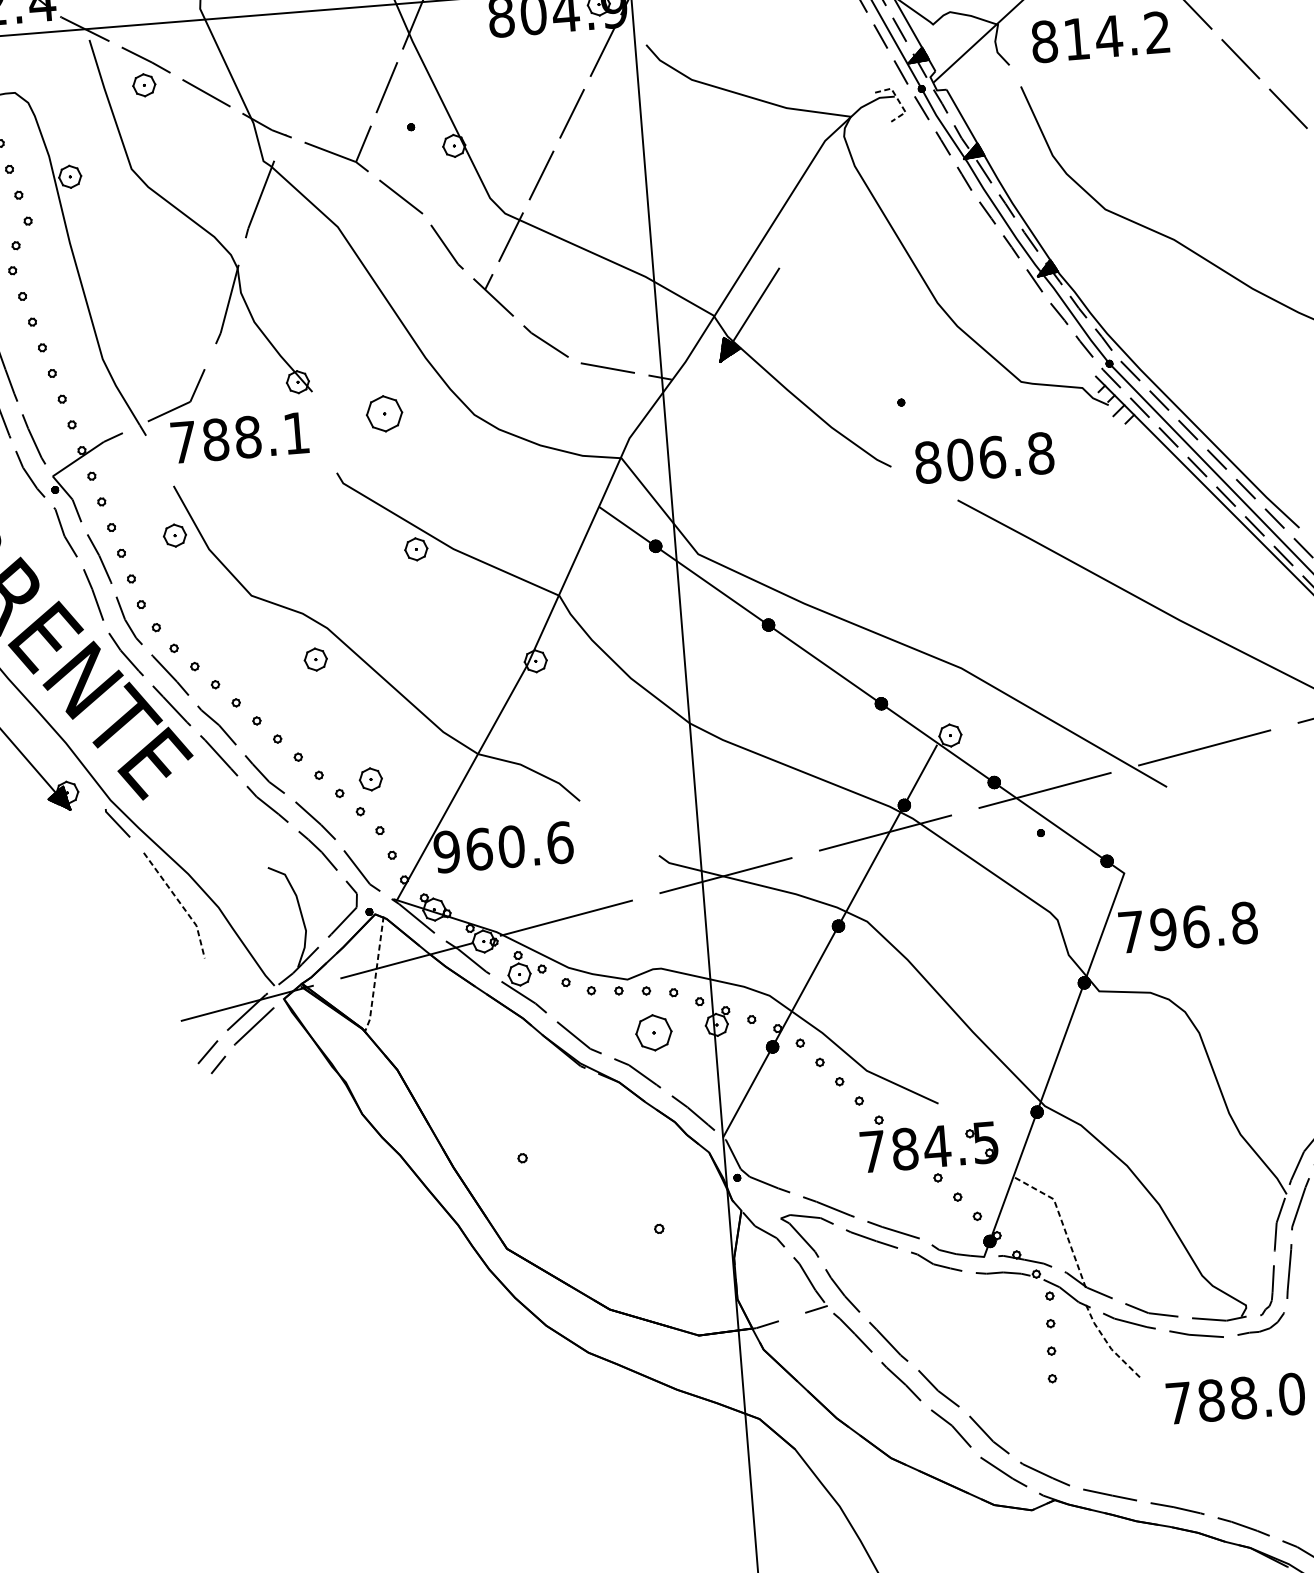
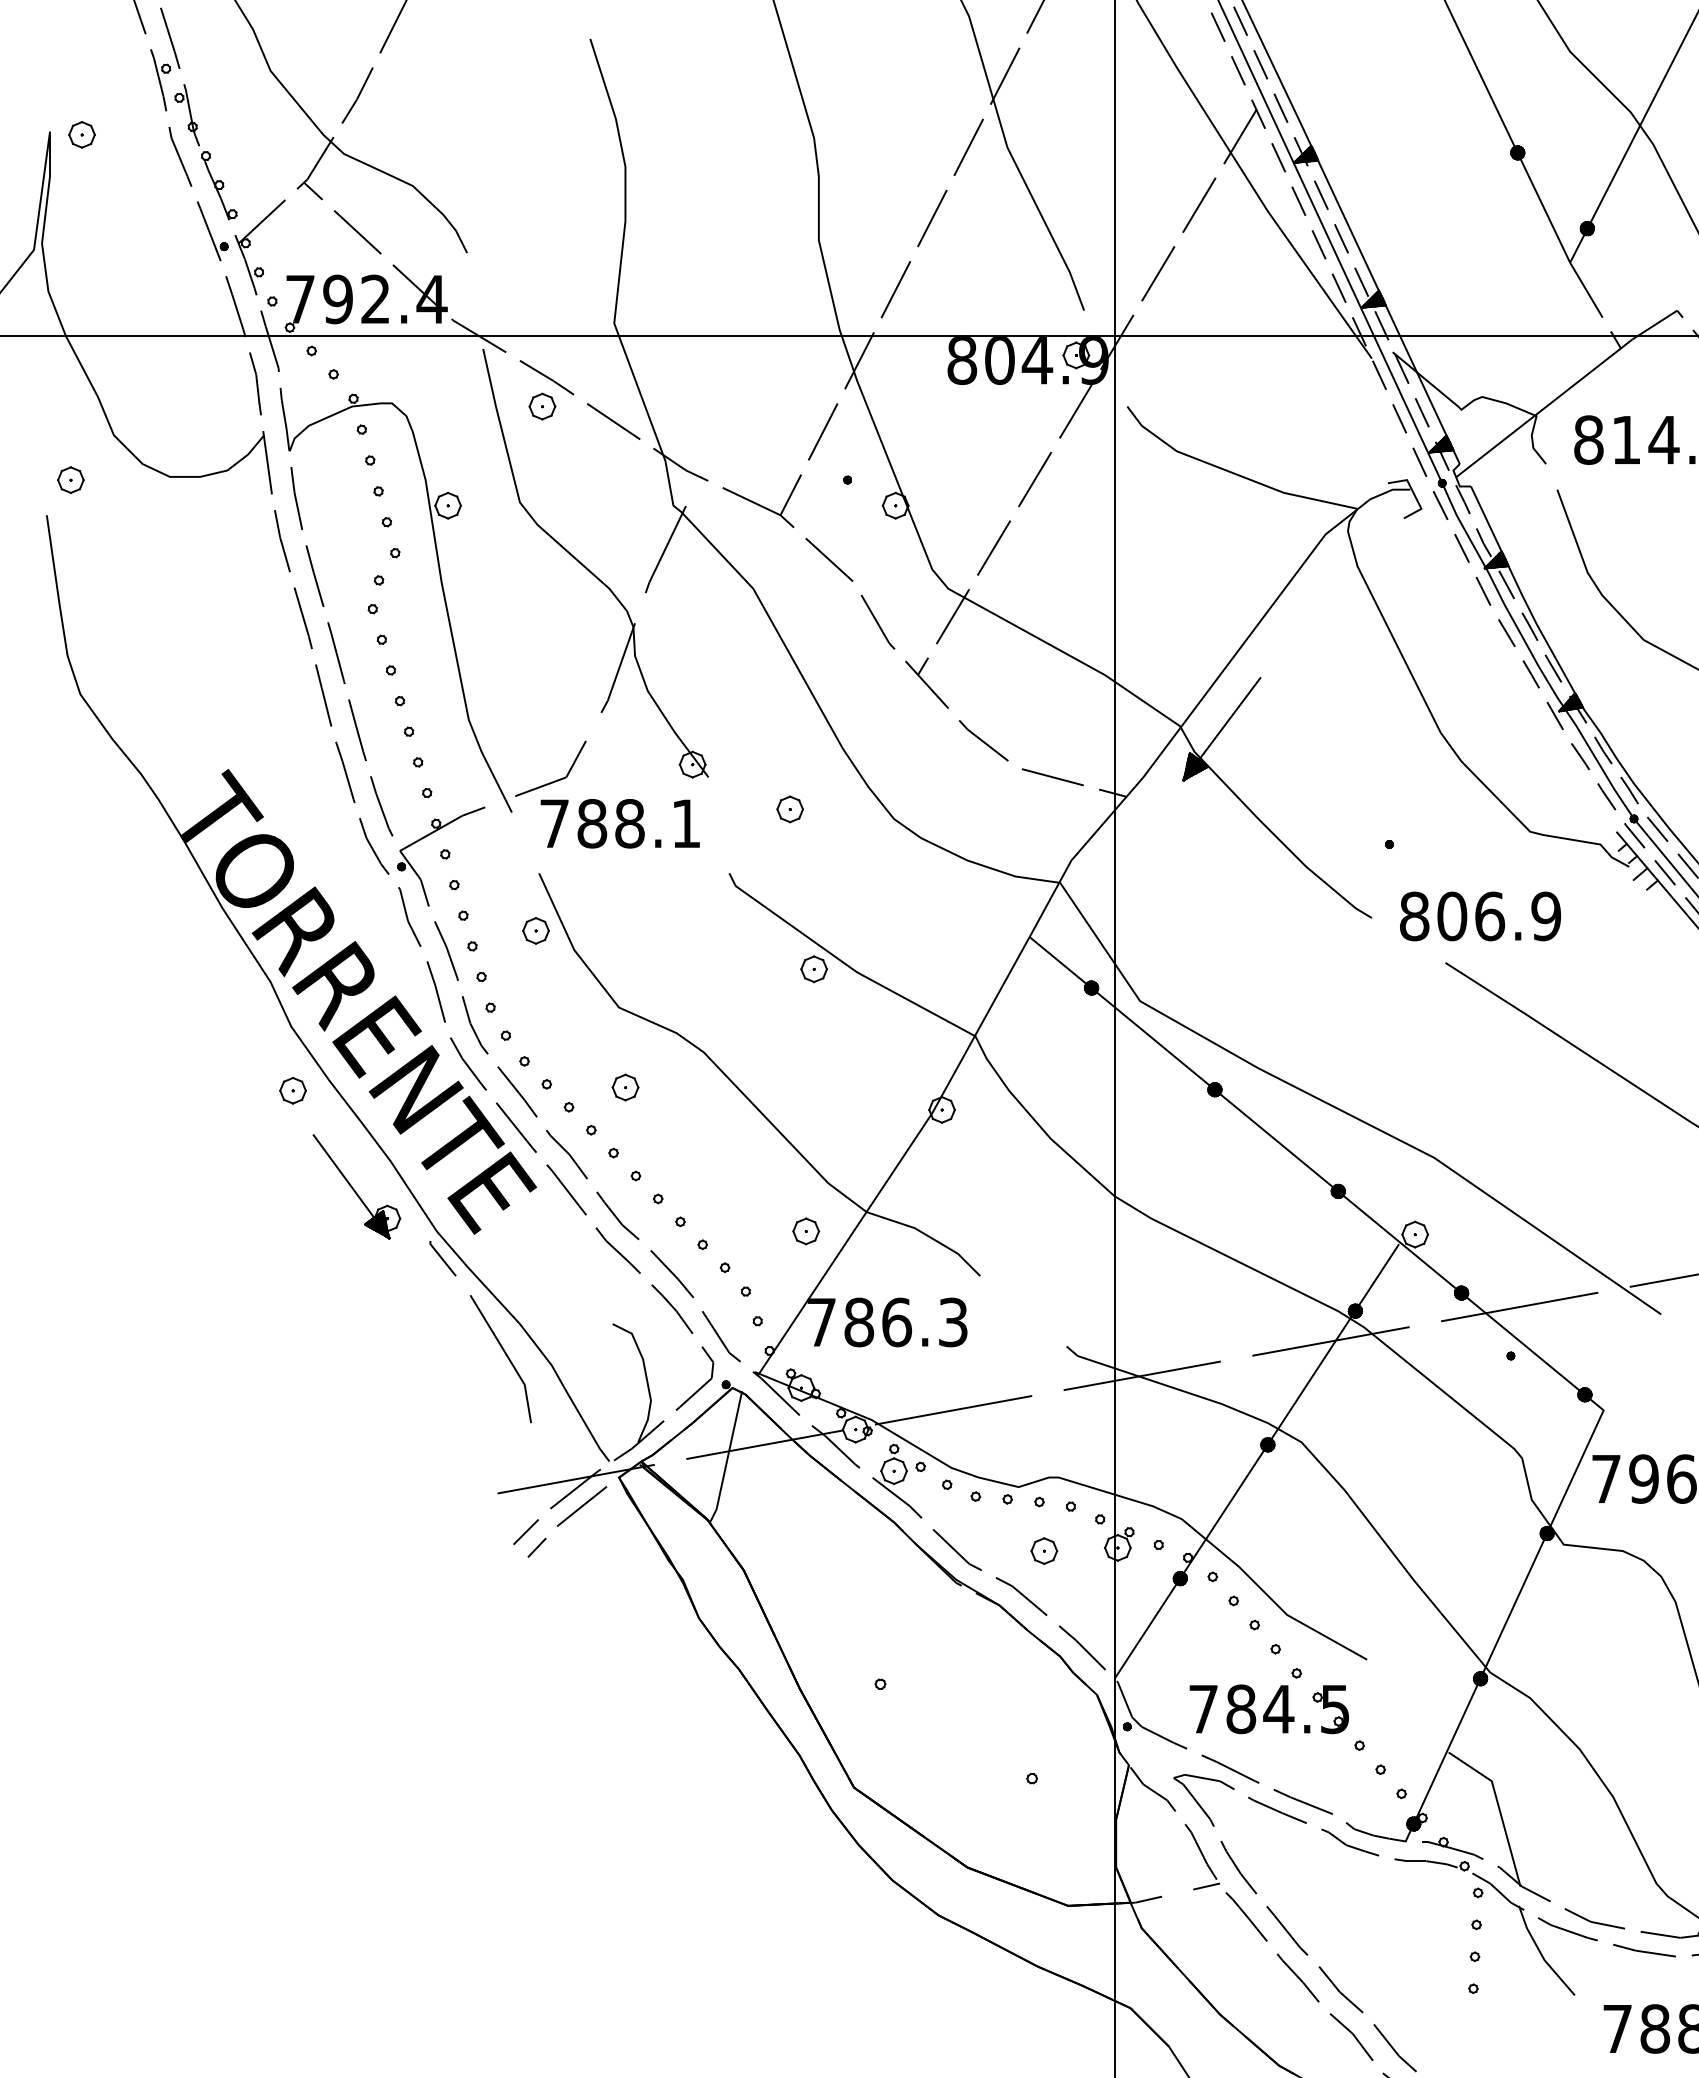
line: (898, 100) -> (1414, 494), dashed -> solid
part: (384, 413) -> (790, 809), size x0.62
text: (1041, 453) -> (1546, 916), 806.8 -> 806.9
part: (315, 659) -> (625, 1087), moved
part: (370, 779) -> (805, 1231), moved
text: (503, 847) -> (887, 1322), 960.6 -> 786.3
line: (180, 903) -> (508, 1357), dashed -> solid
line: (375, 975) -> (727, 1458), dashed -> solid
part: (654, 1032) -> (1044, 1550), size x0.62
part: (929, 1147) -> (1269, 1709), moved
line: (1062, 1222) -> (1499, 1808), dashed -> solid
line: (1108, 1344) -> (1541, 1954), dashed -> solid

